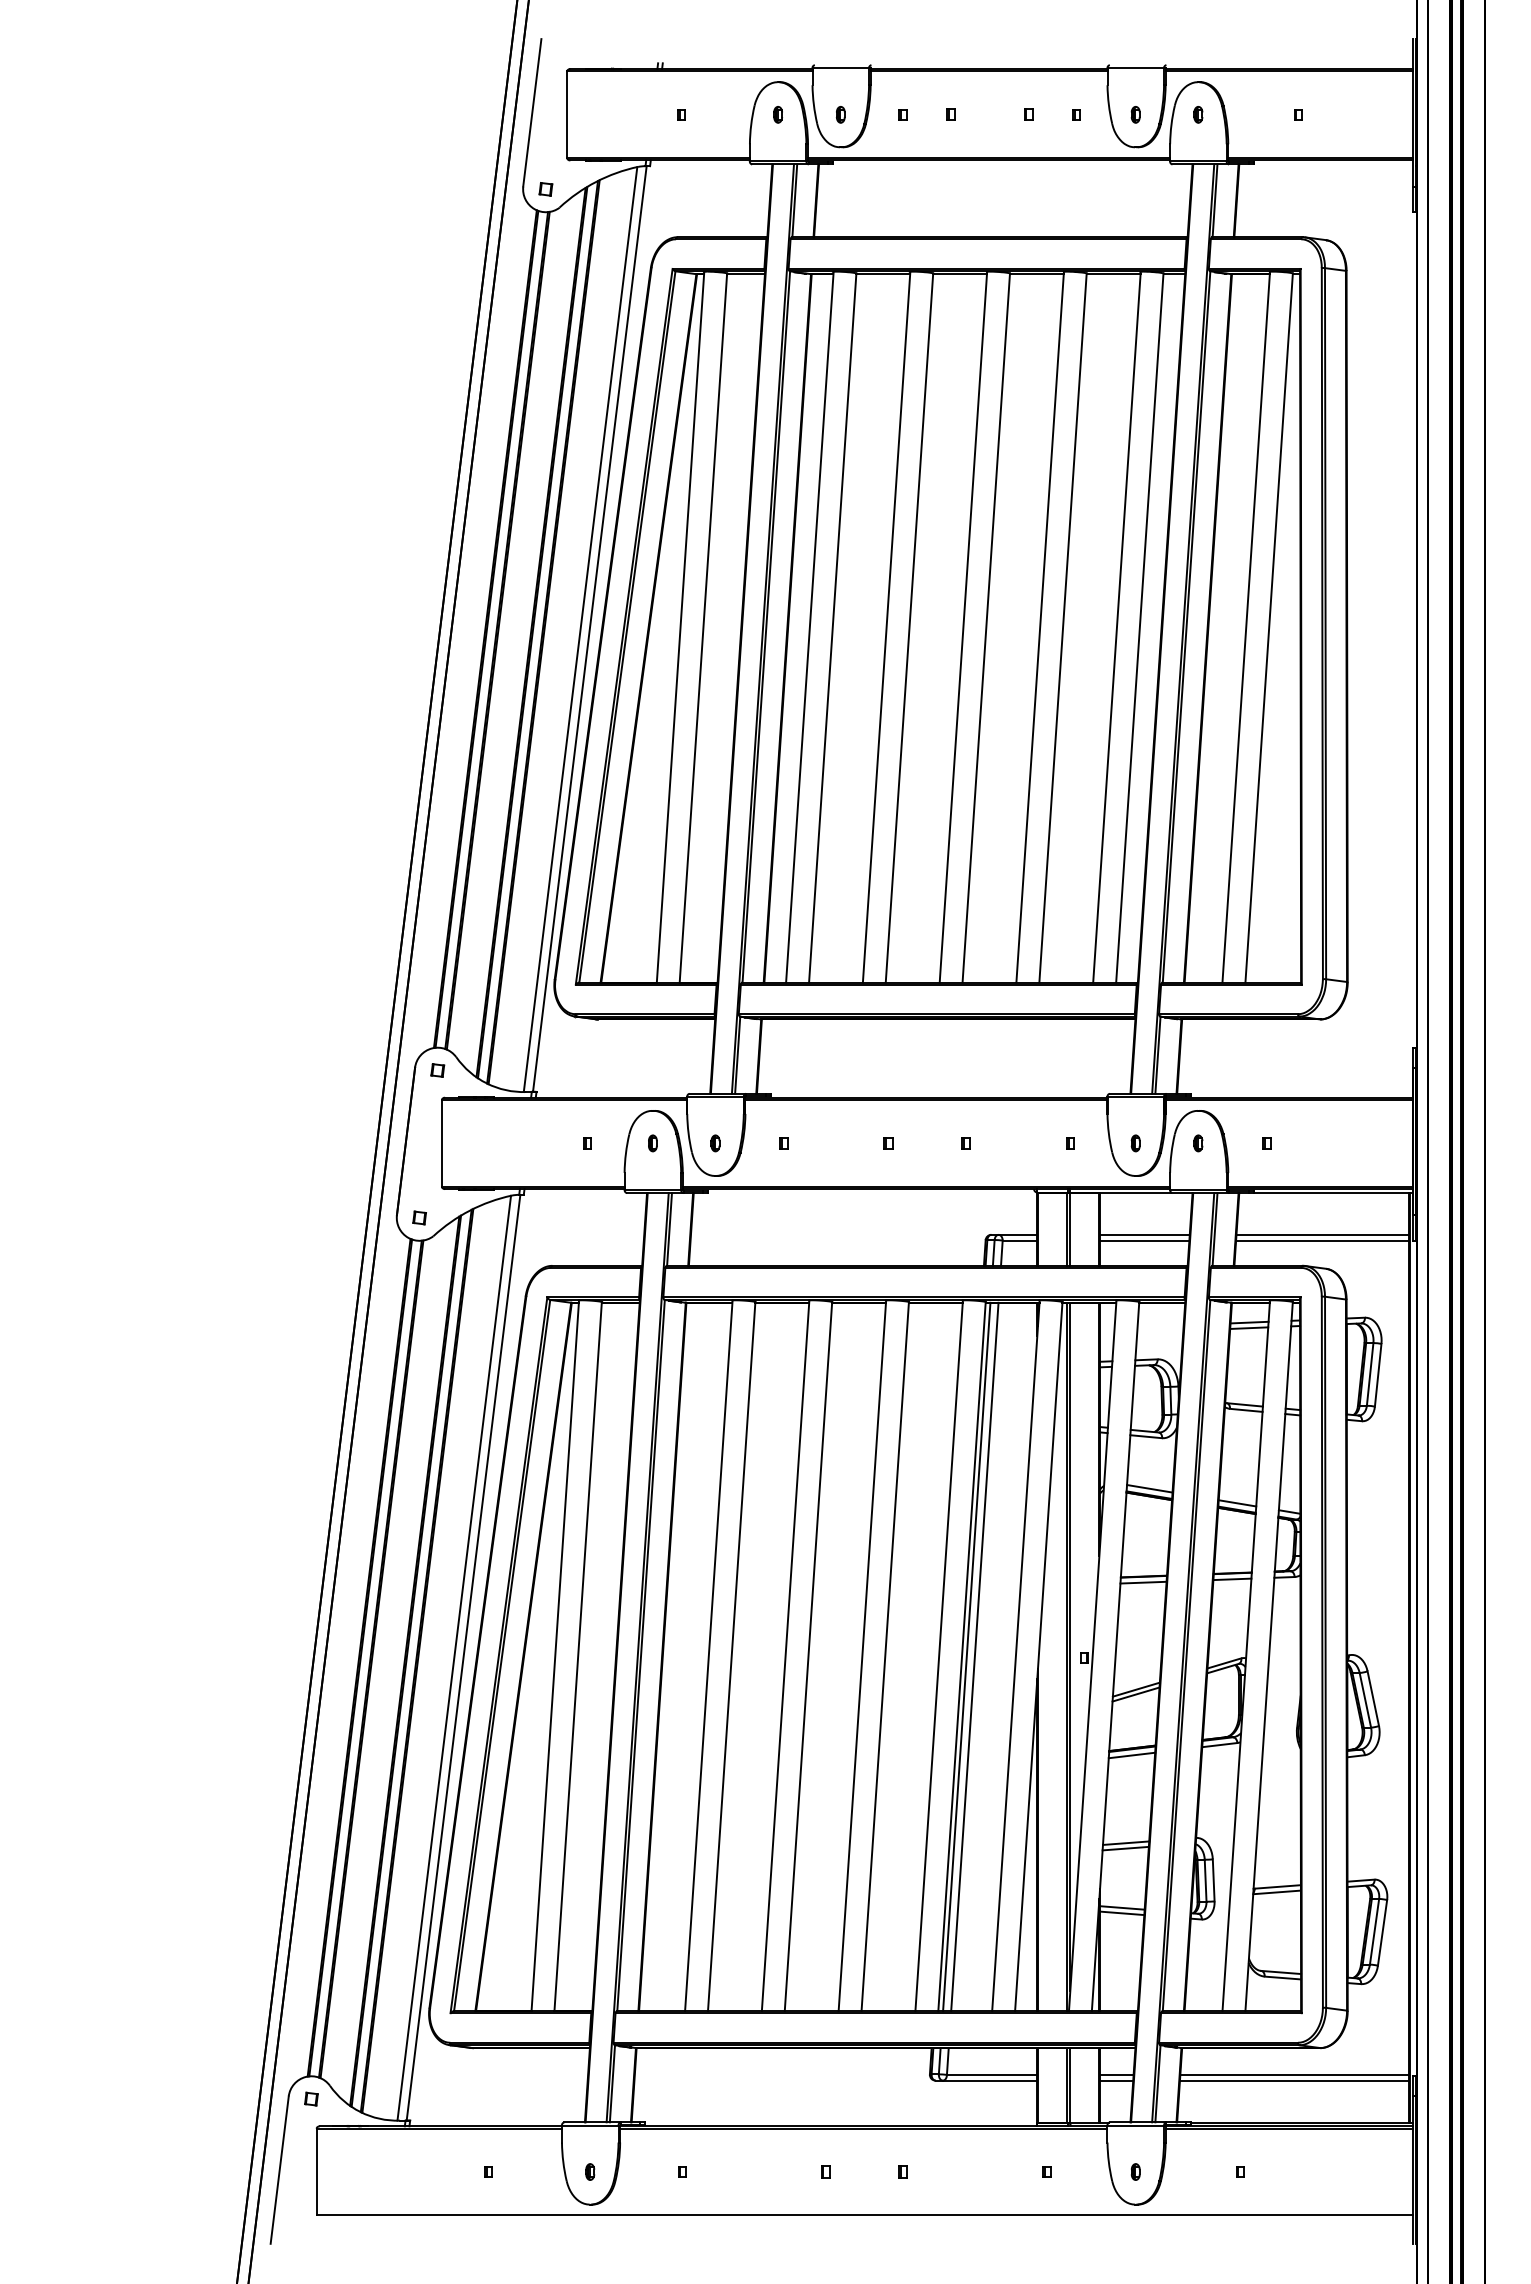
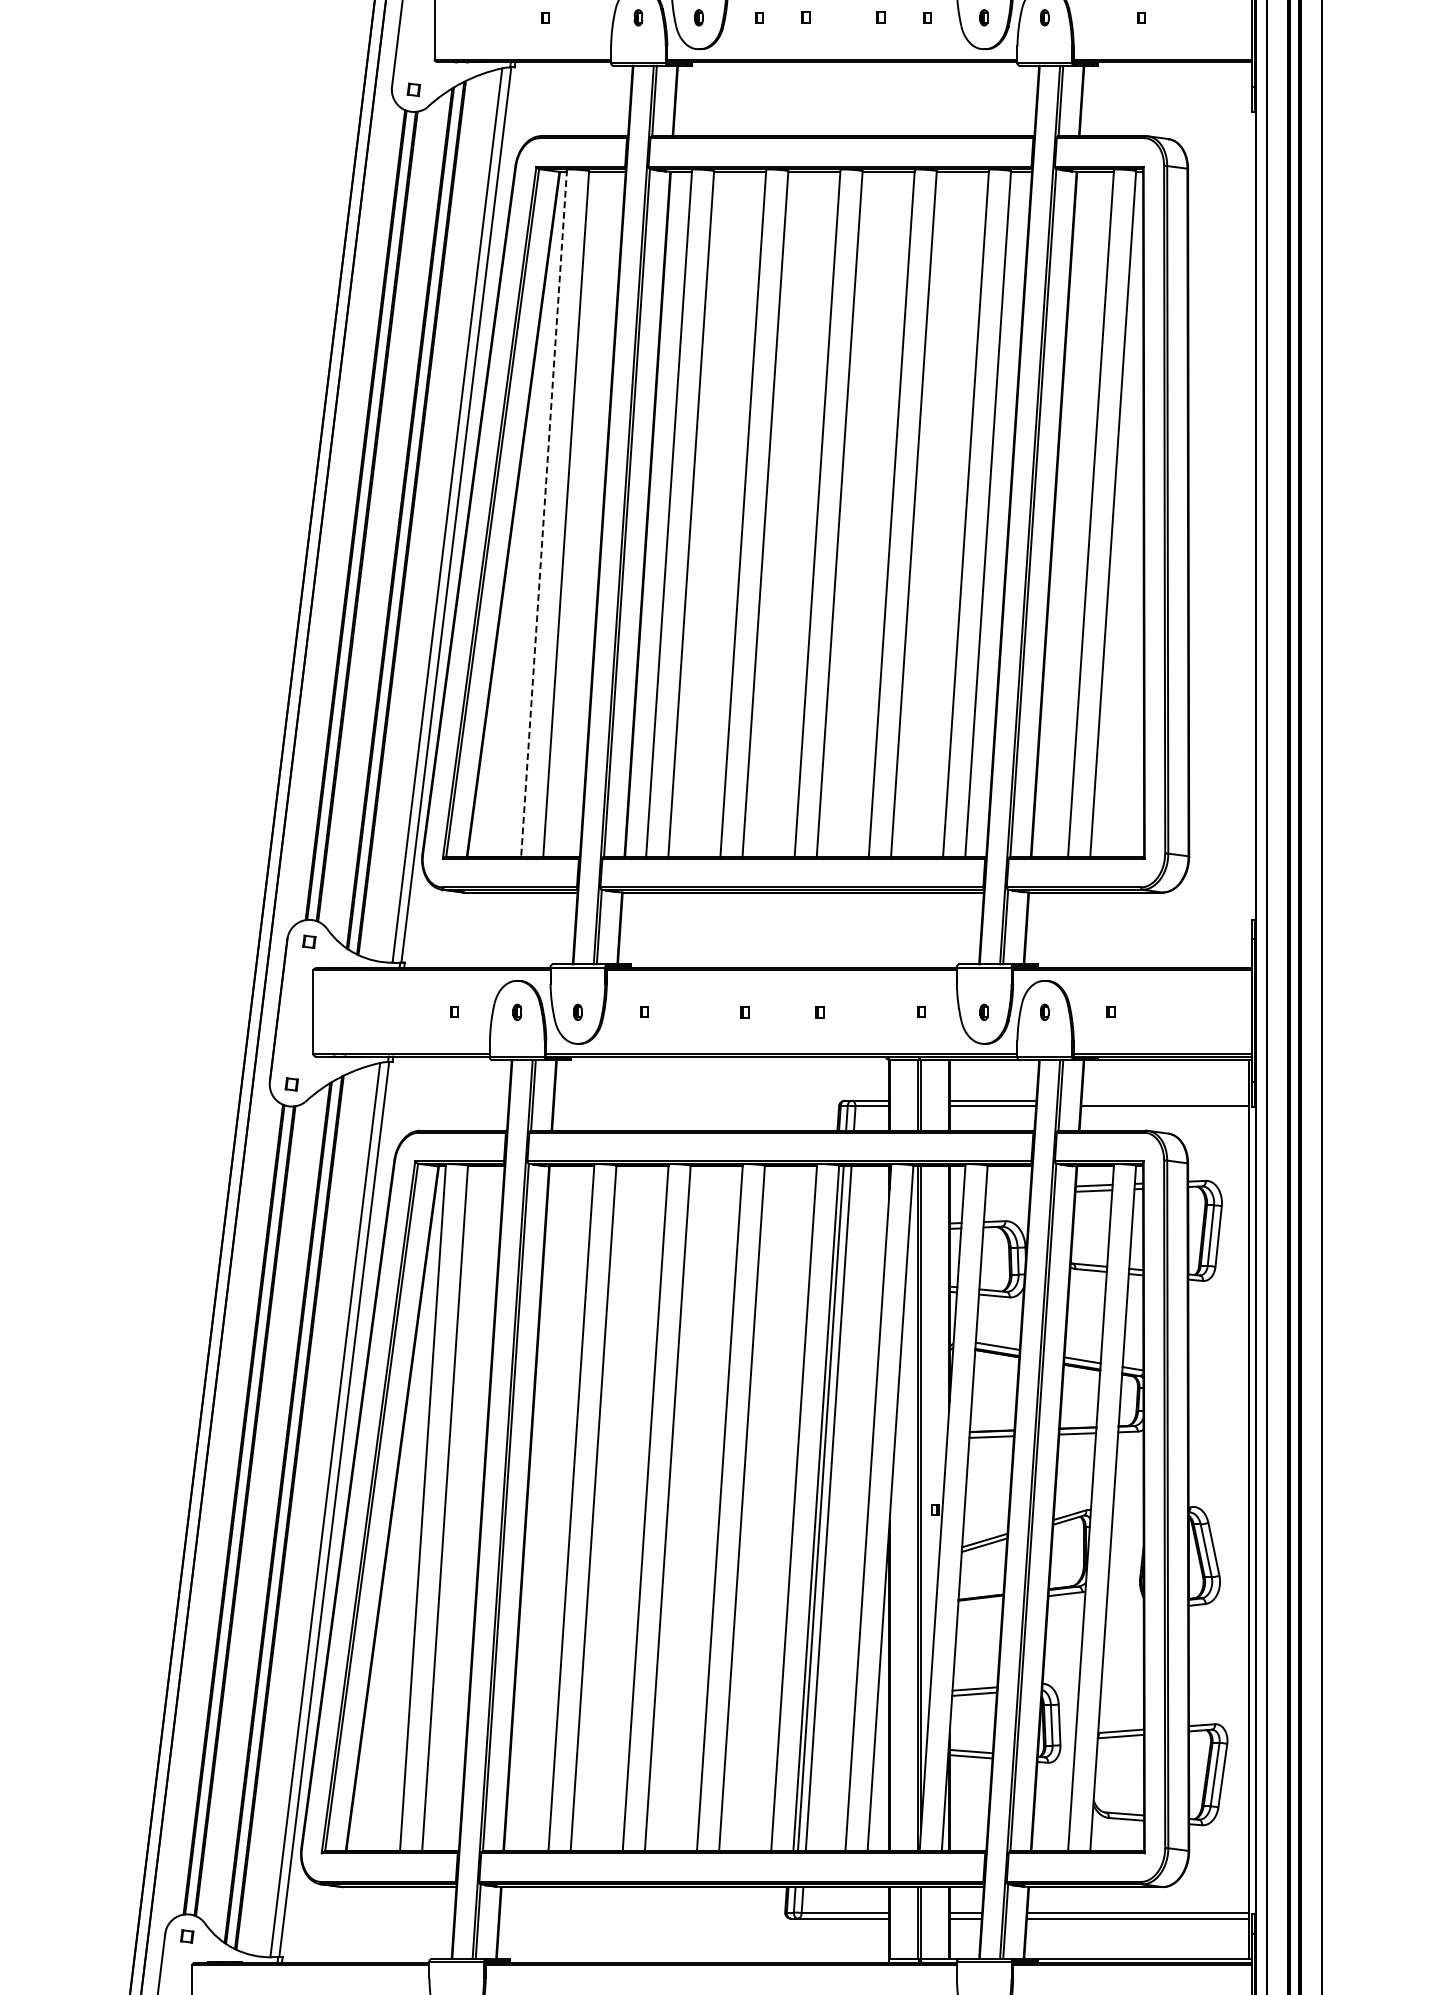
line: (680, 627) -> (544, 513), solid -> dashed
line: (1322, 1234) -> (1164, 1100), removed
line: (1131, 1755) -> (980, 1604), removed

